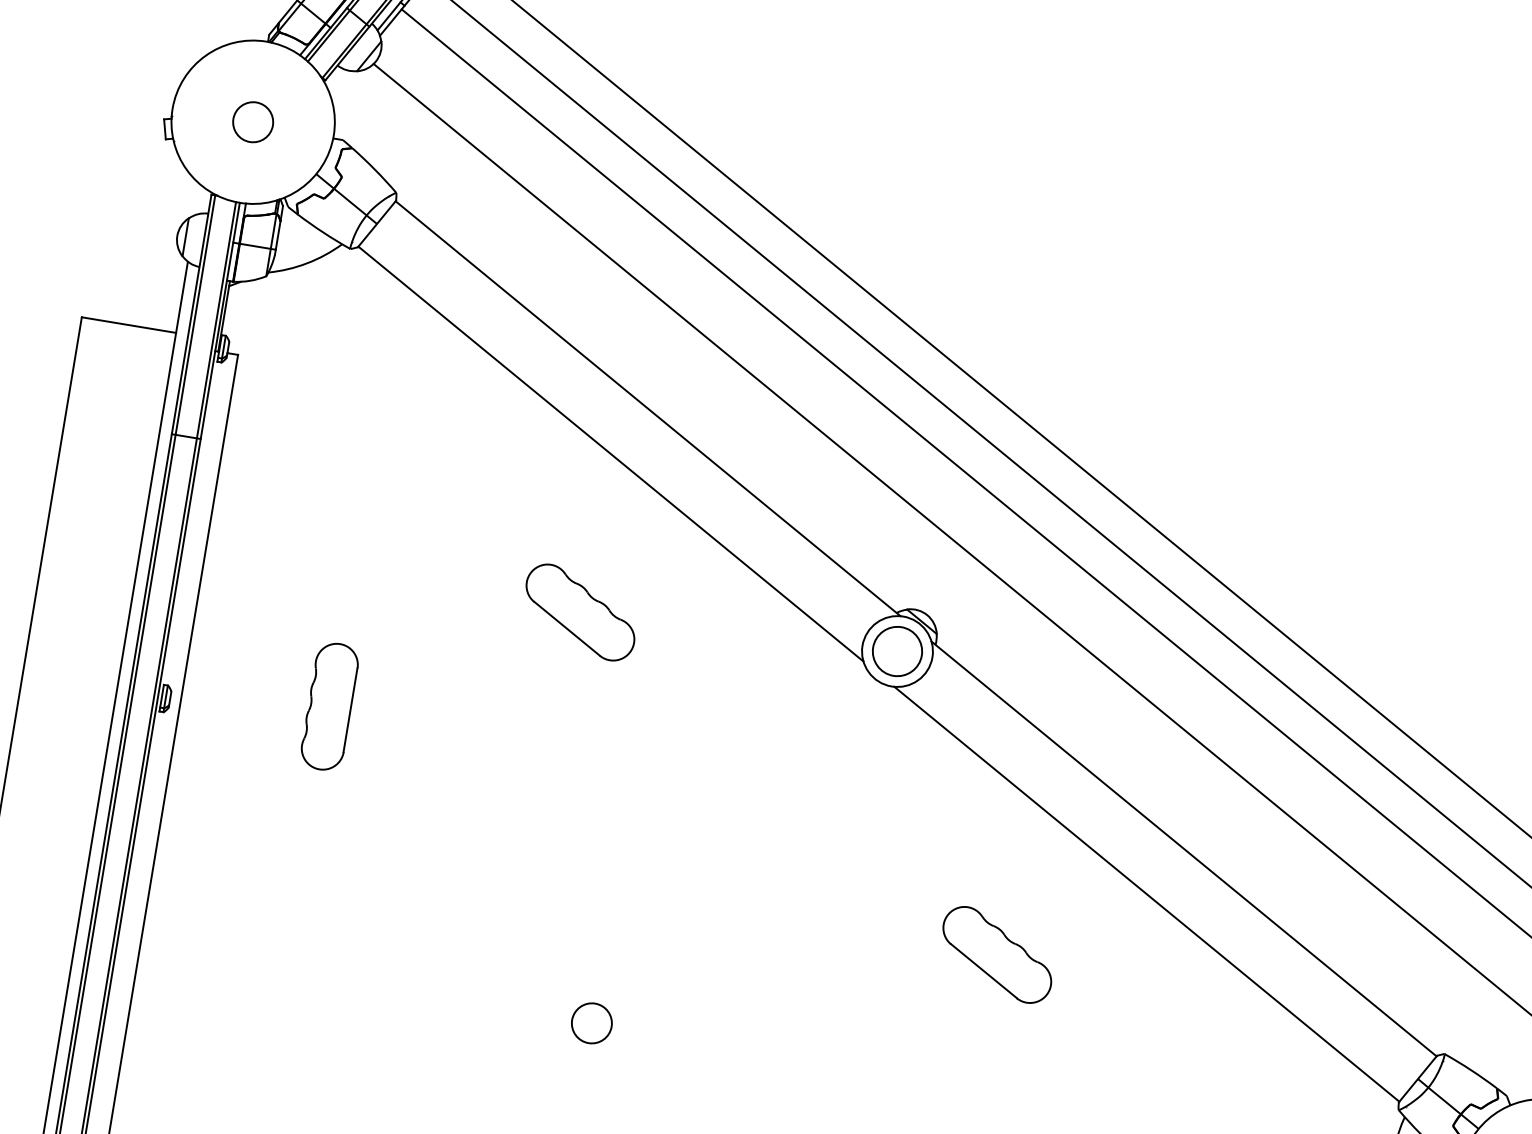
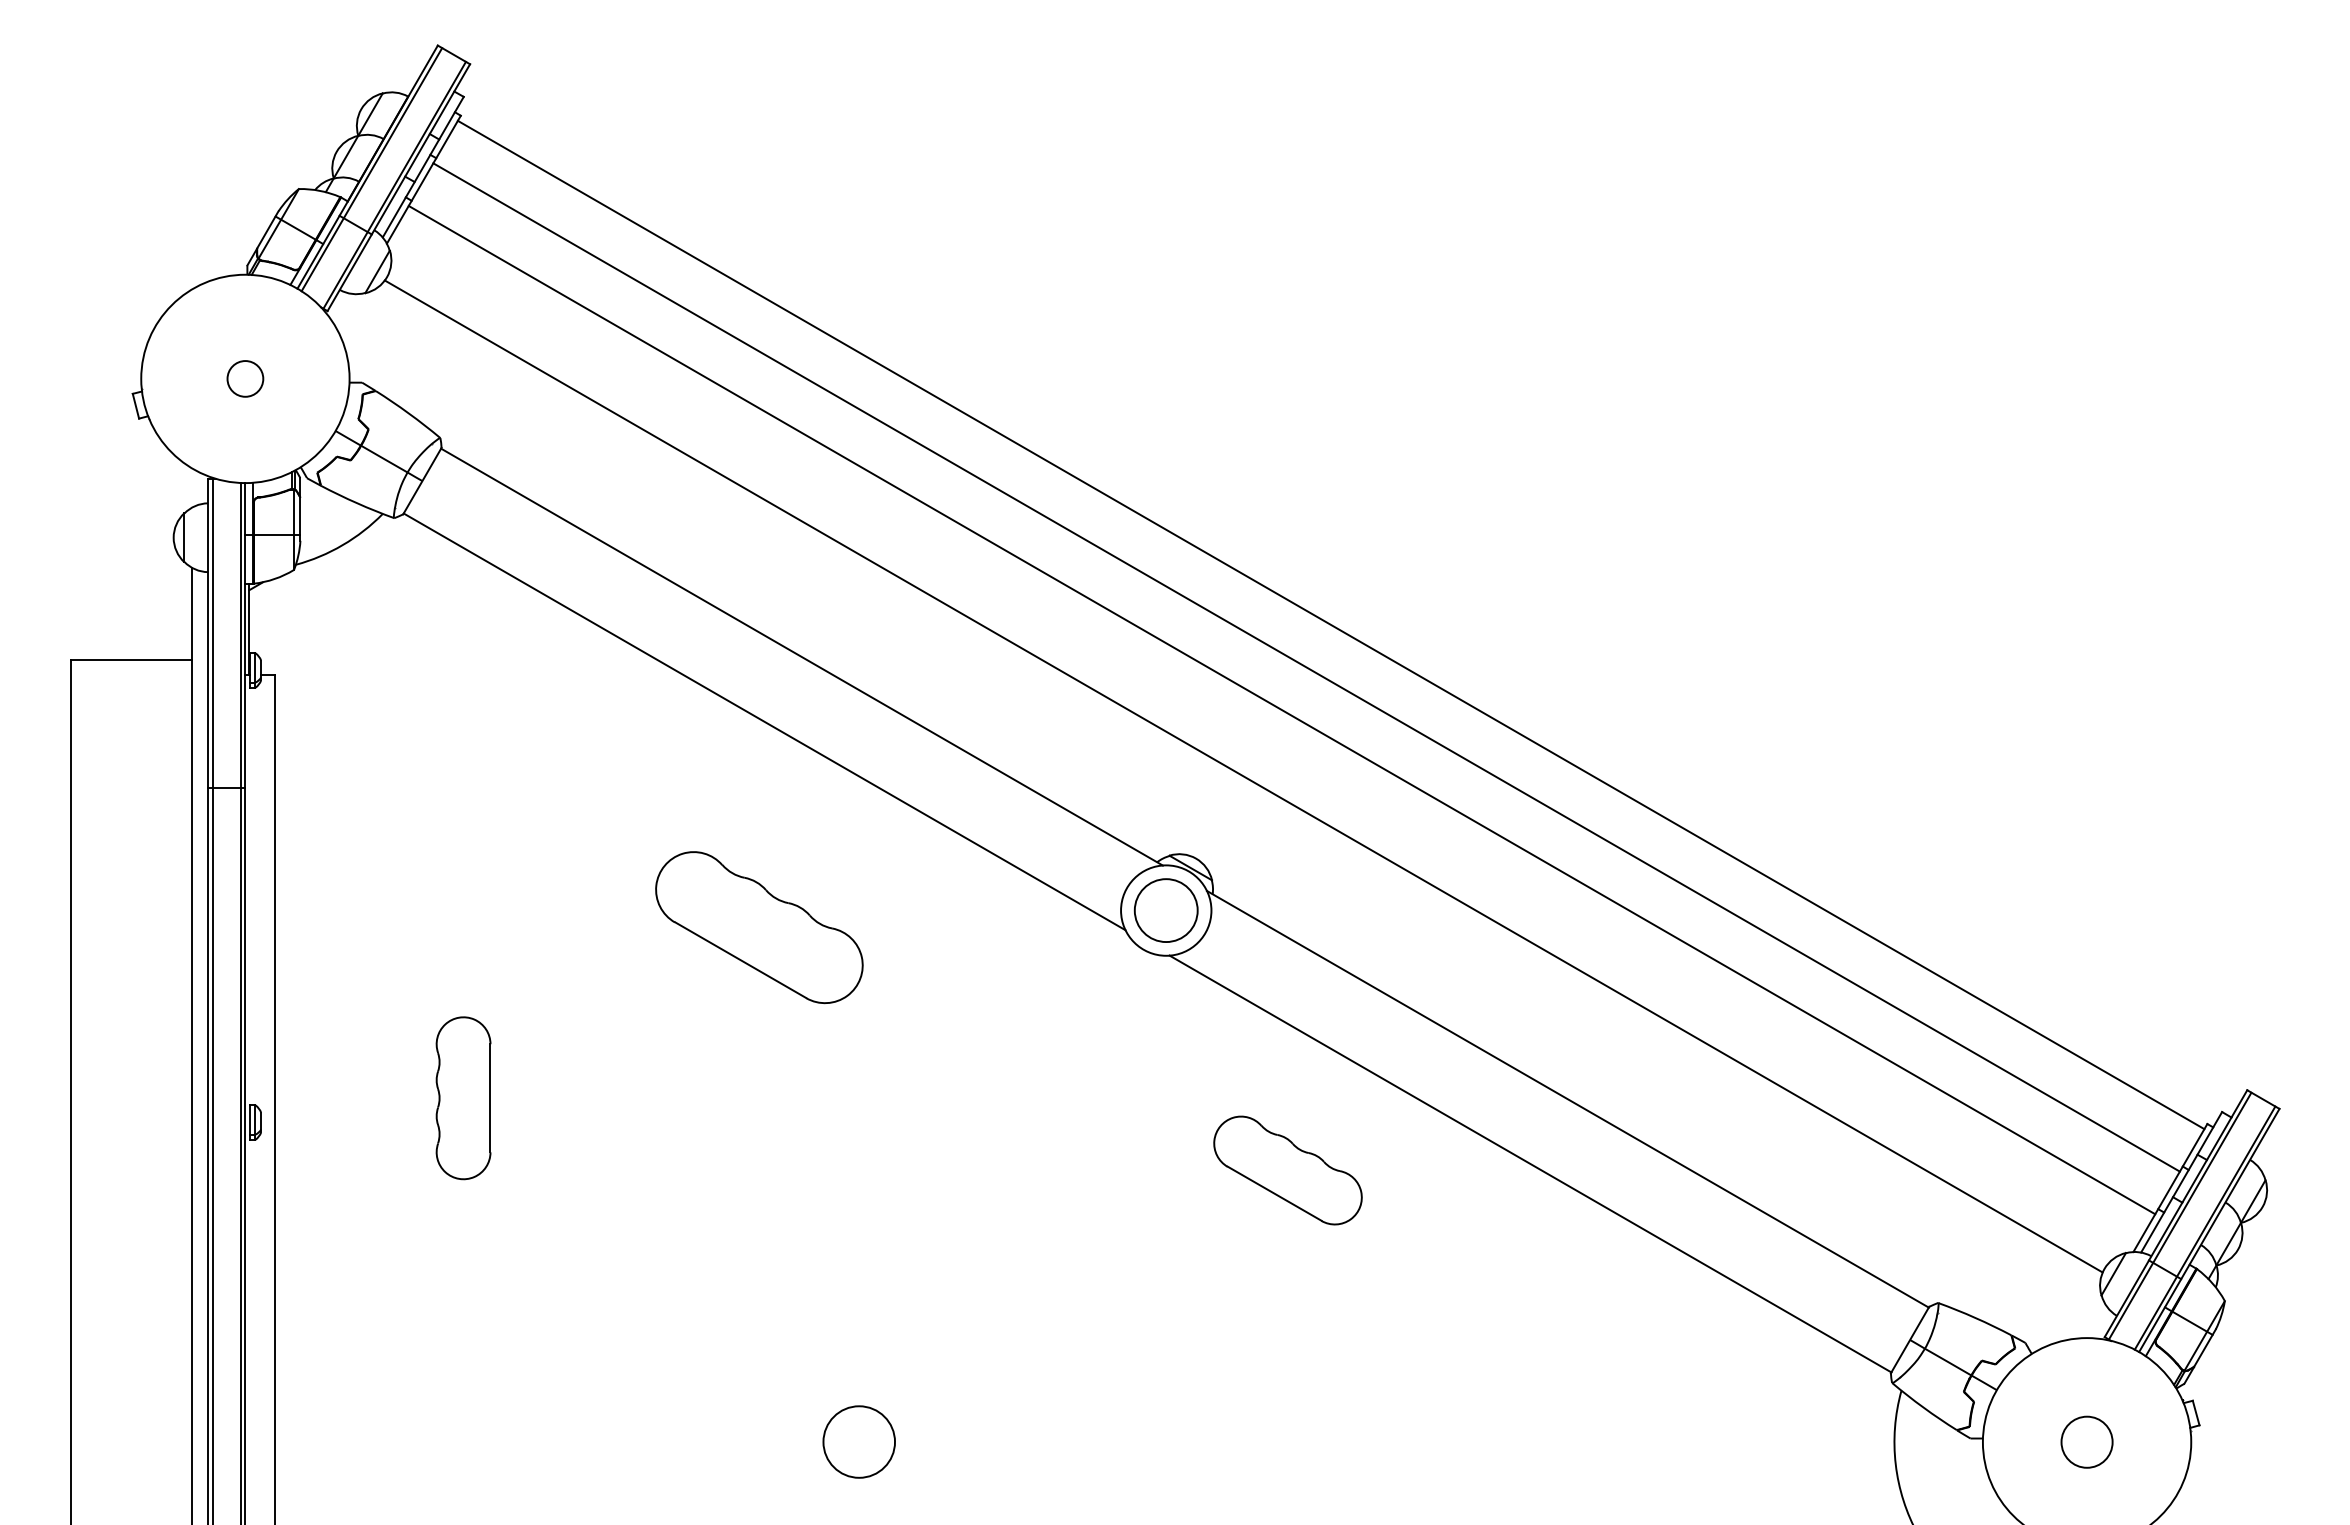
circle: (252, 121) -> (244, 378), size x0.7
part: (579, 612) -> (758, 927), size x1.4
part: (996, 954) -> (1287, 1170), moved
circle: (591, 1022) -> (858, 1441), size x1.4

